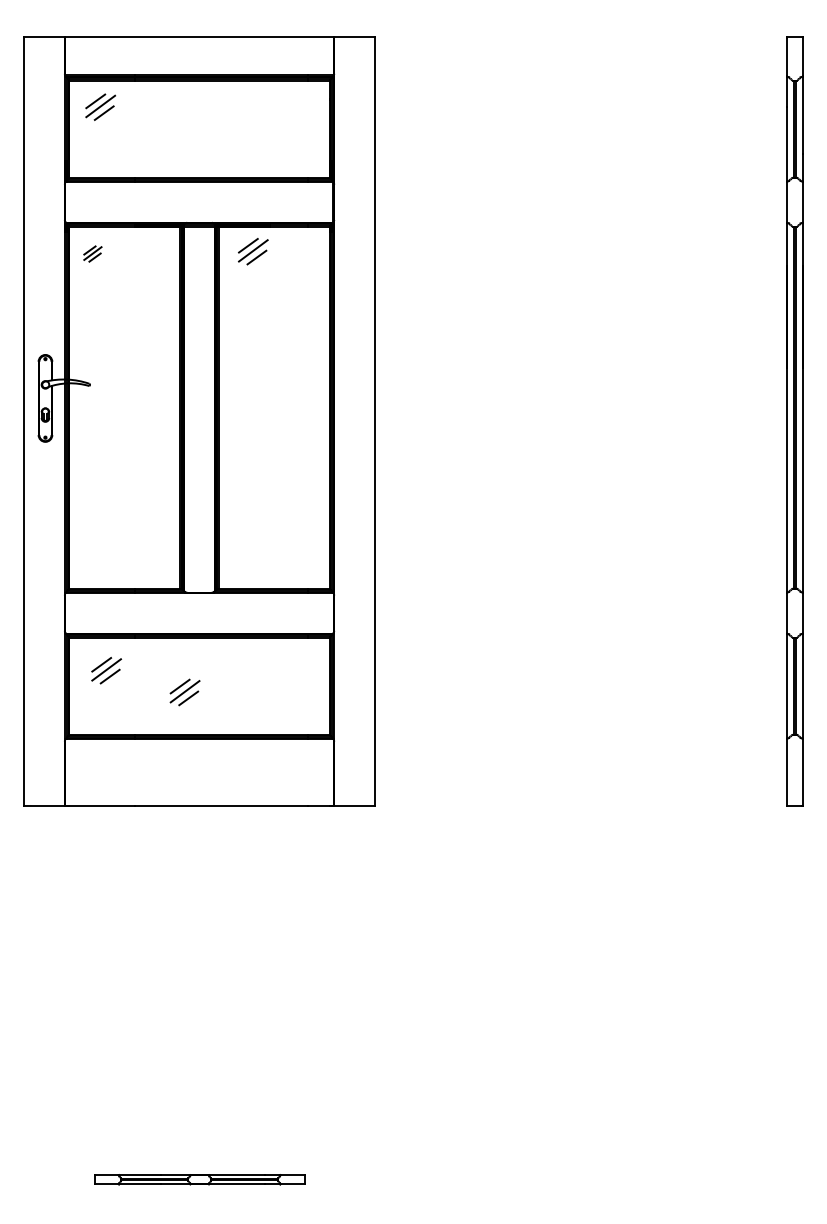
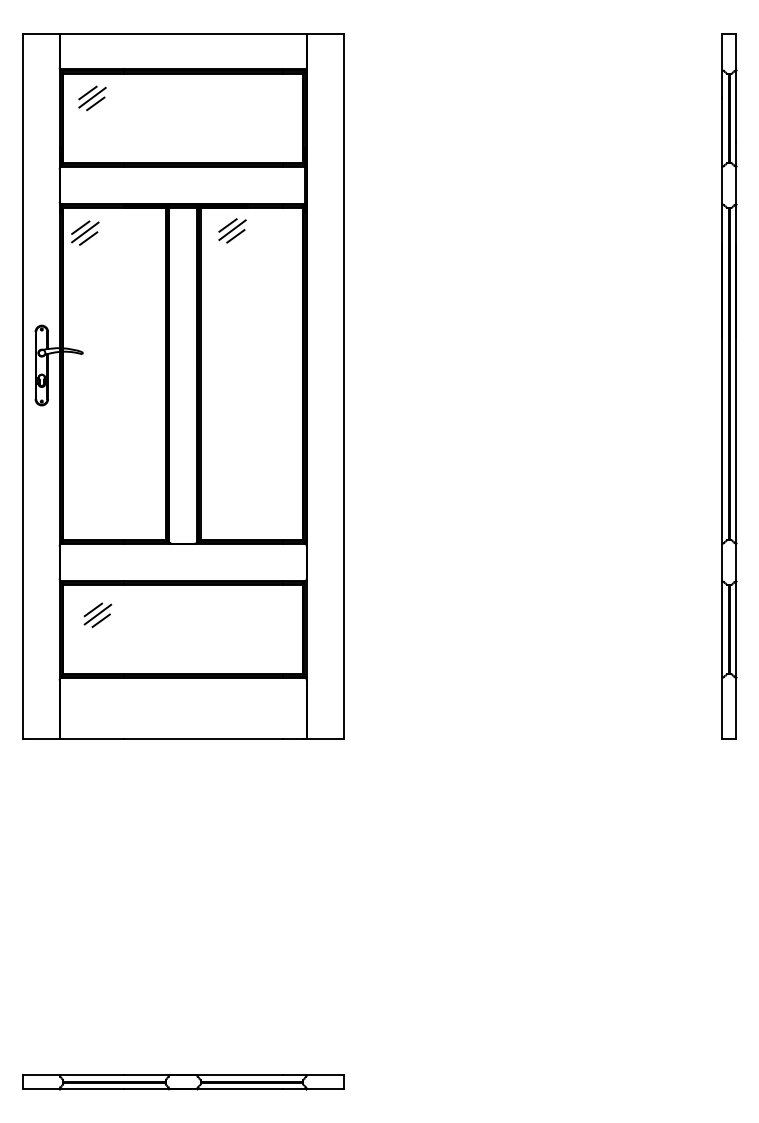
part: (93, 253) -> (85, 232), size x1.67
part: (184, 691) -> (169, 634), removed
part: (199, 1179) -> (183, 1082), size x1.67

